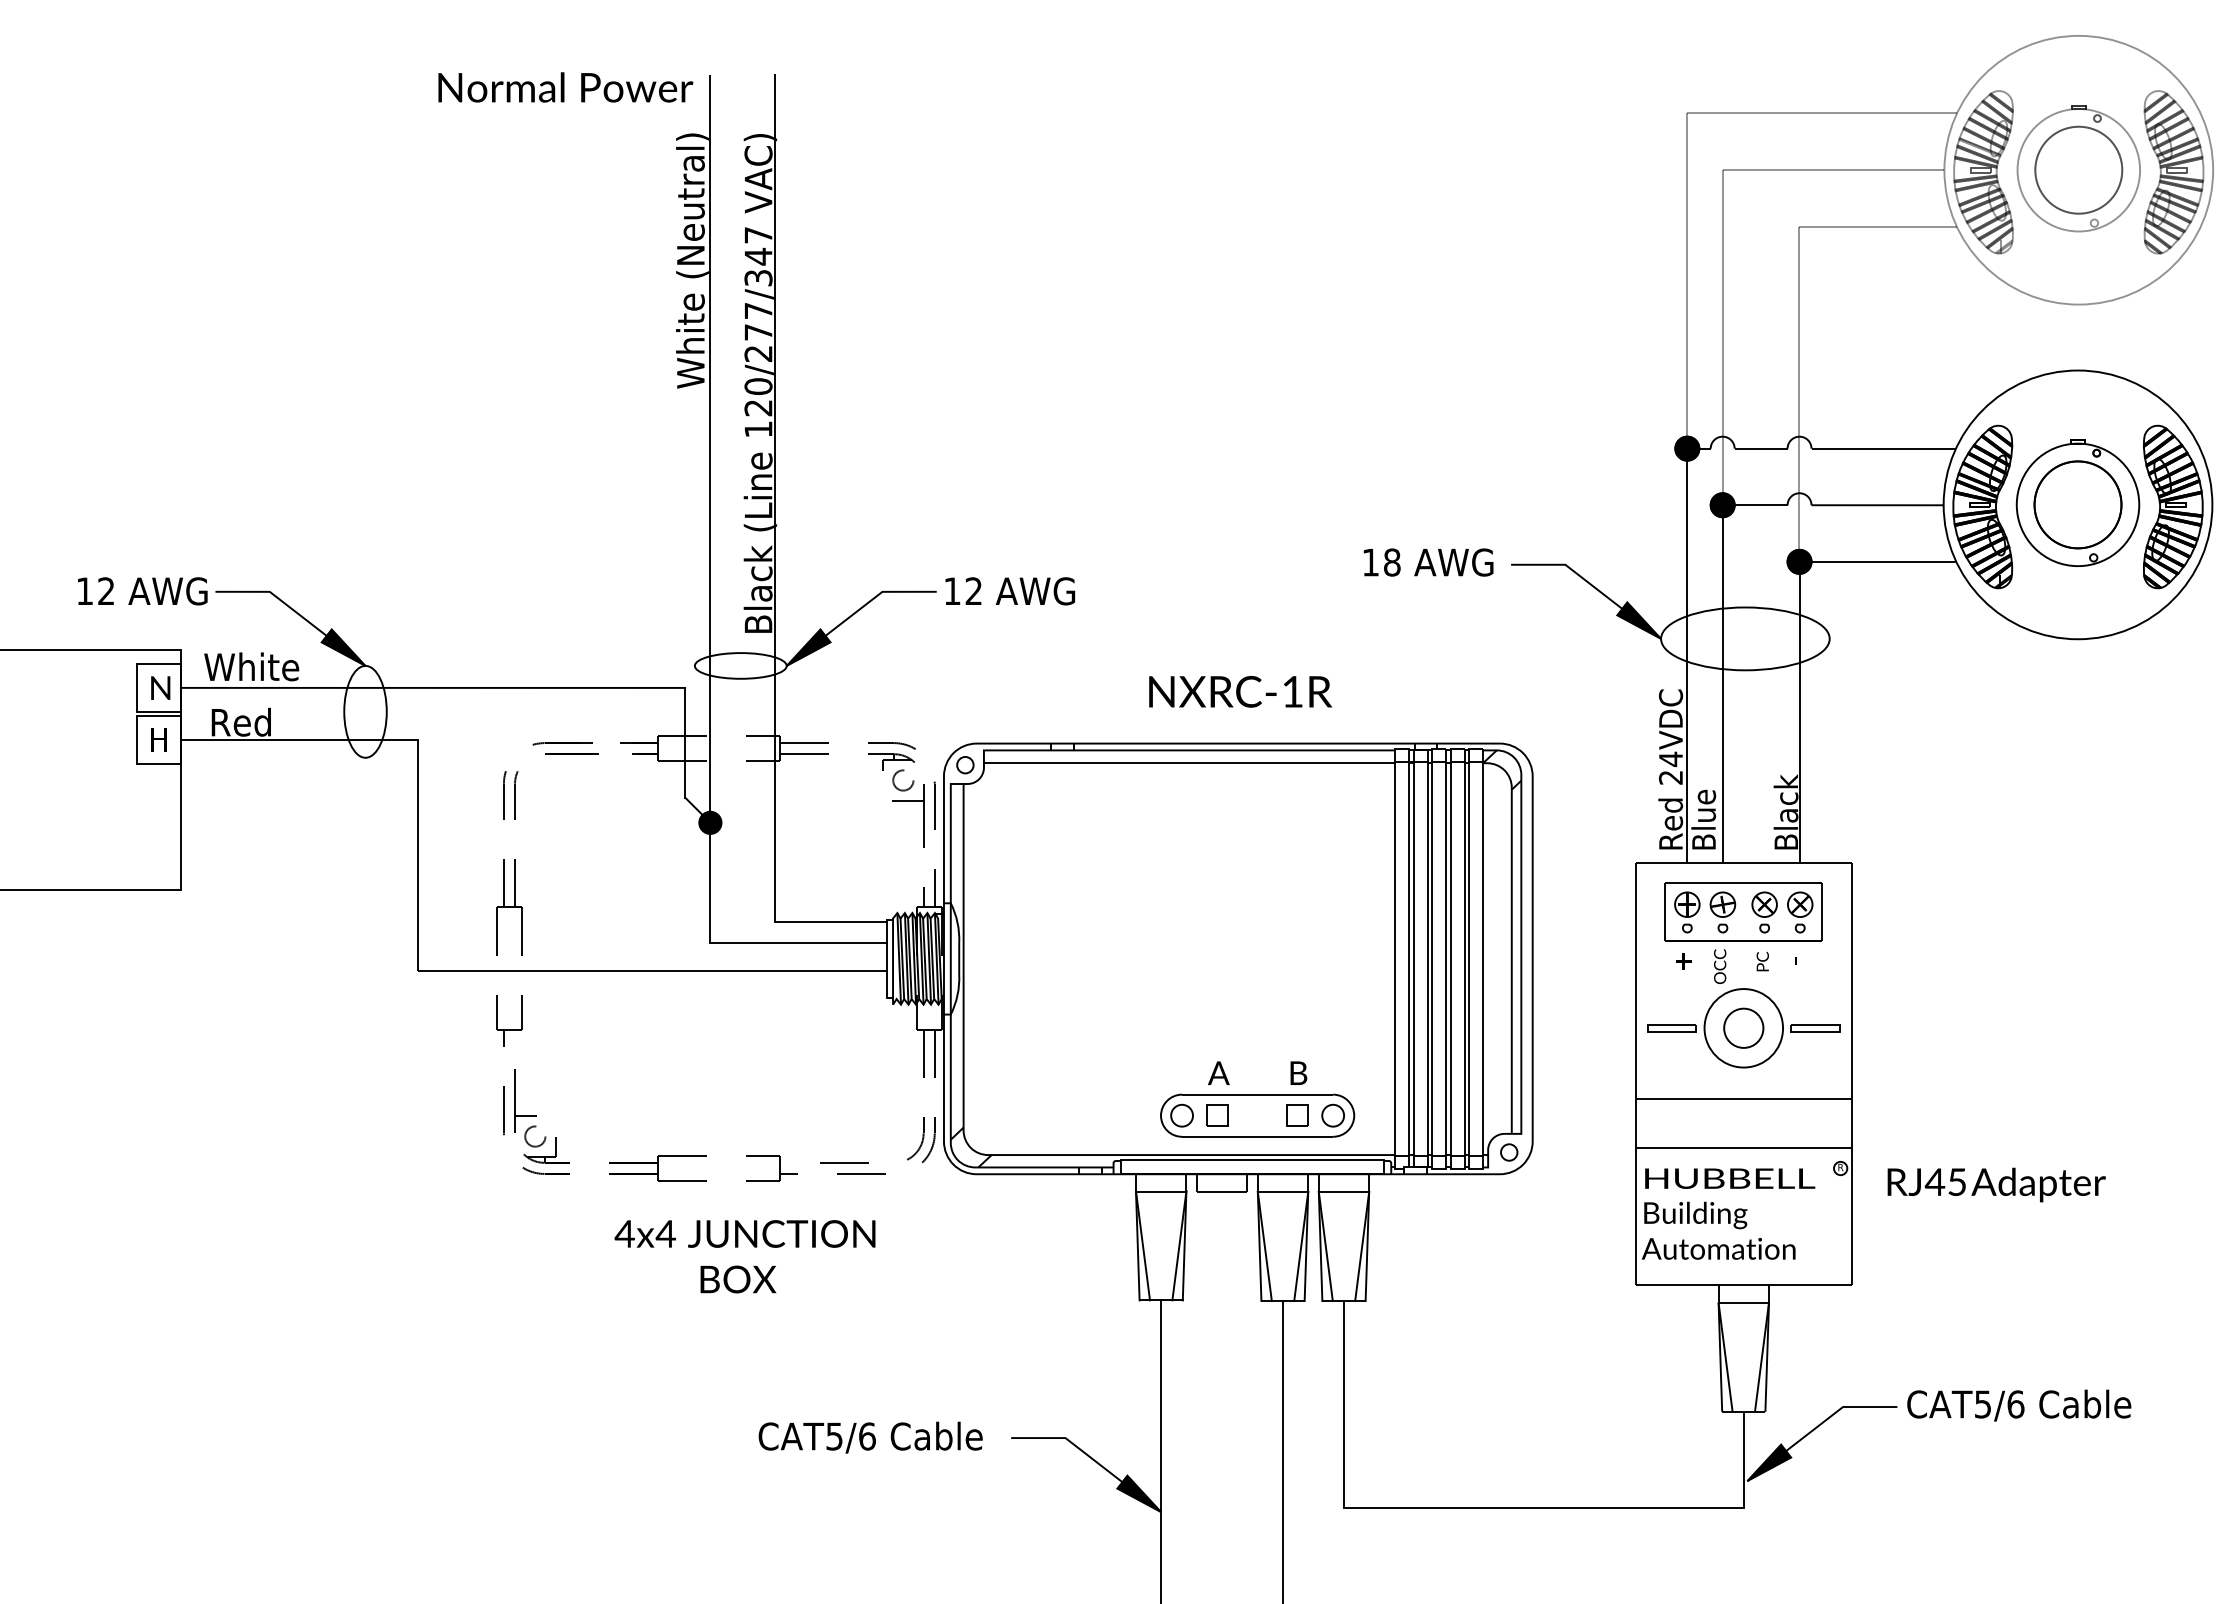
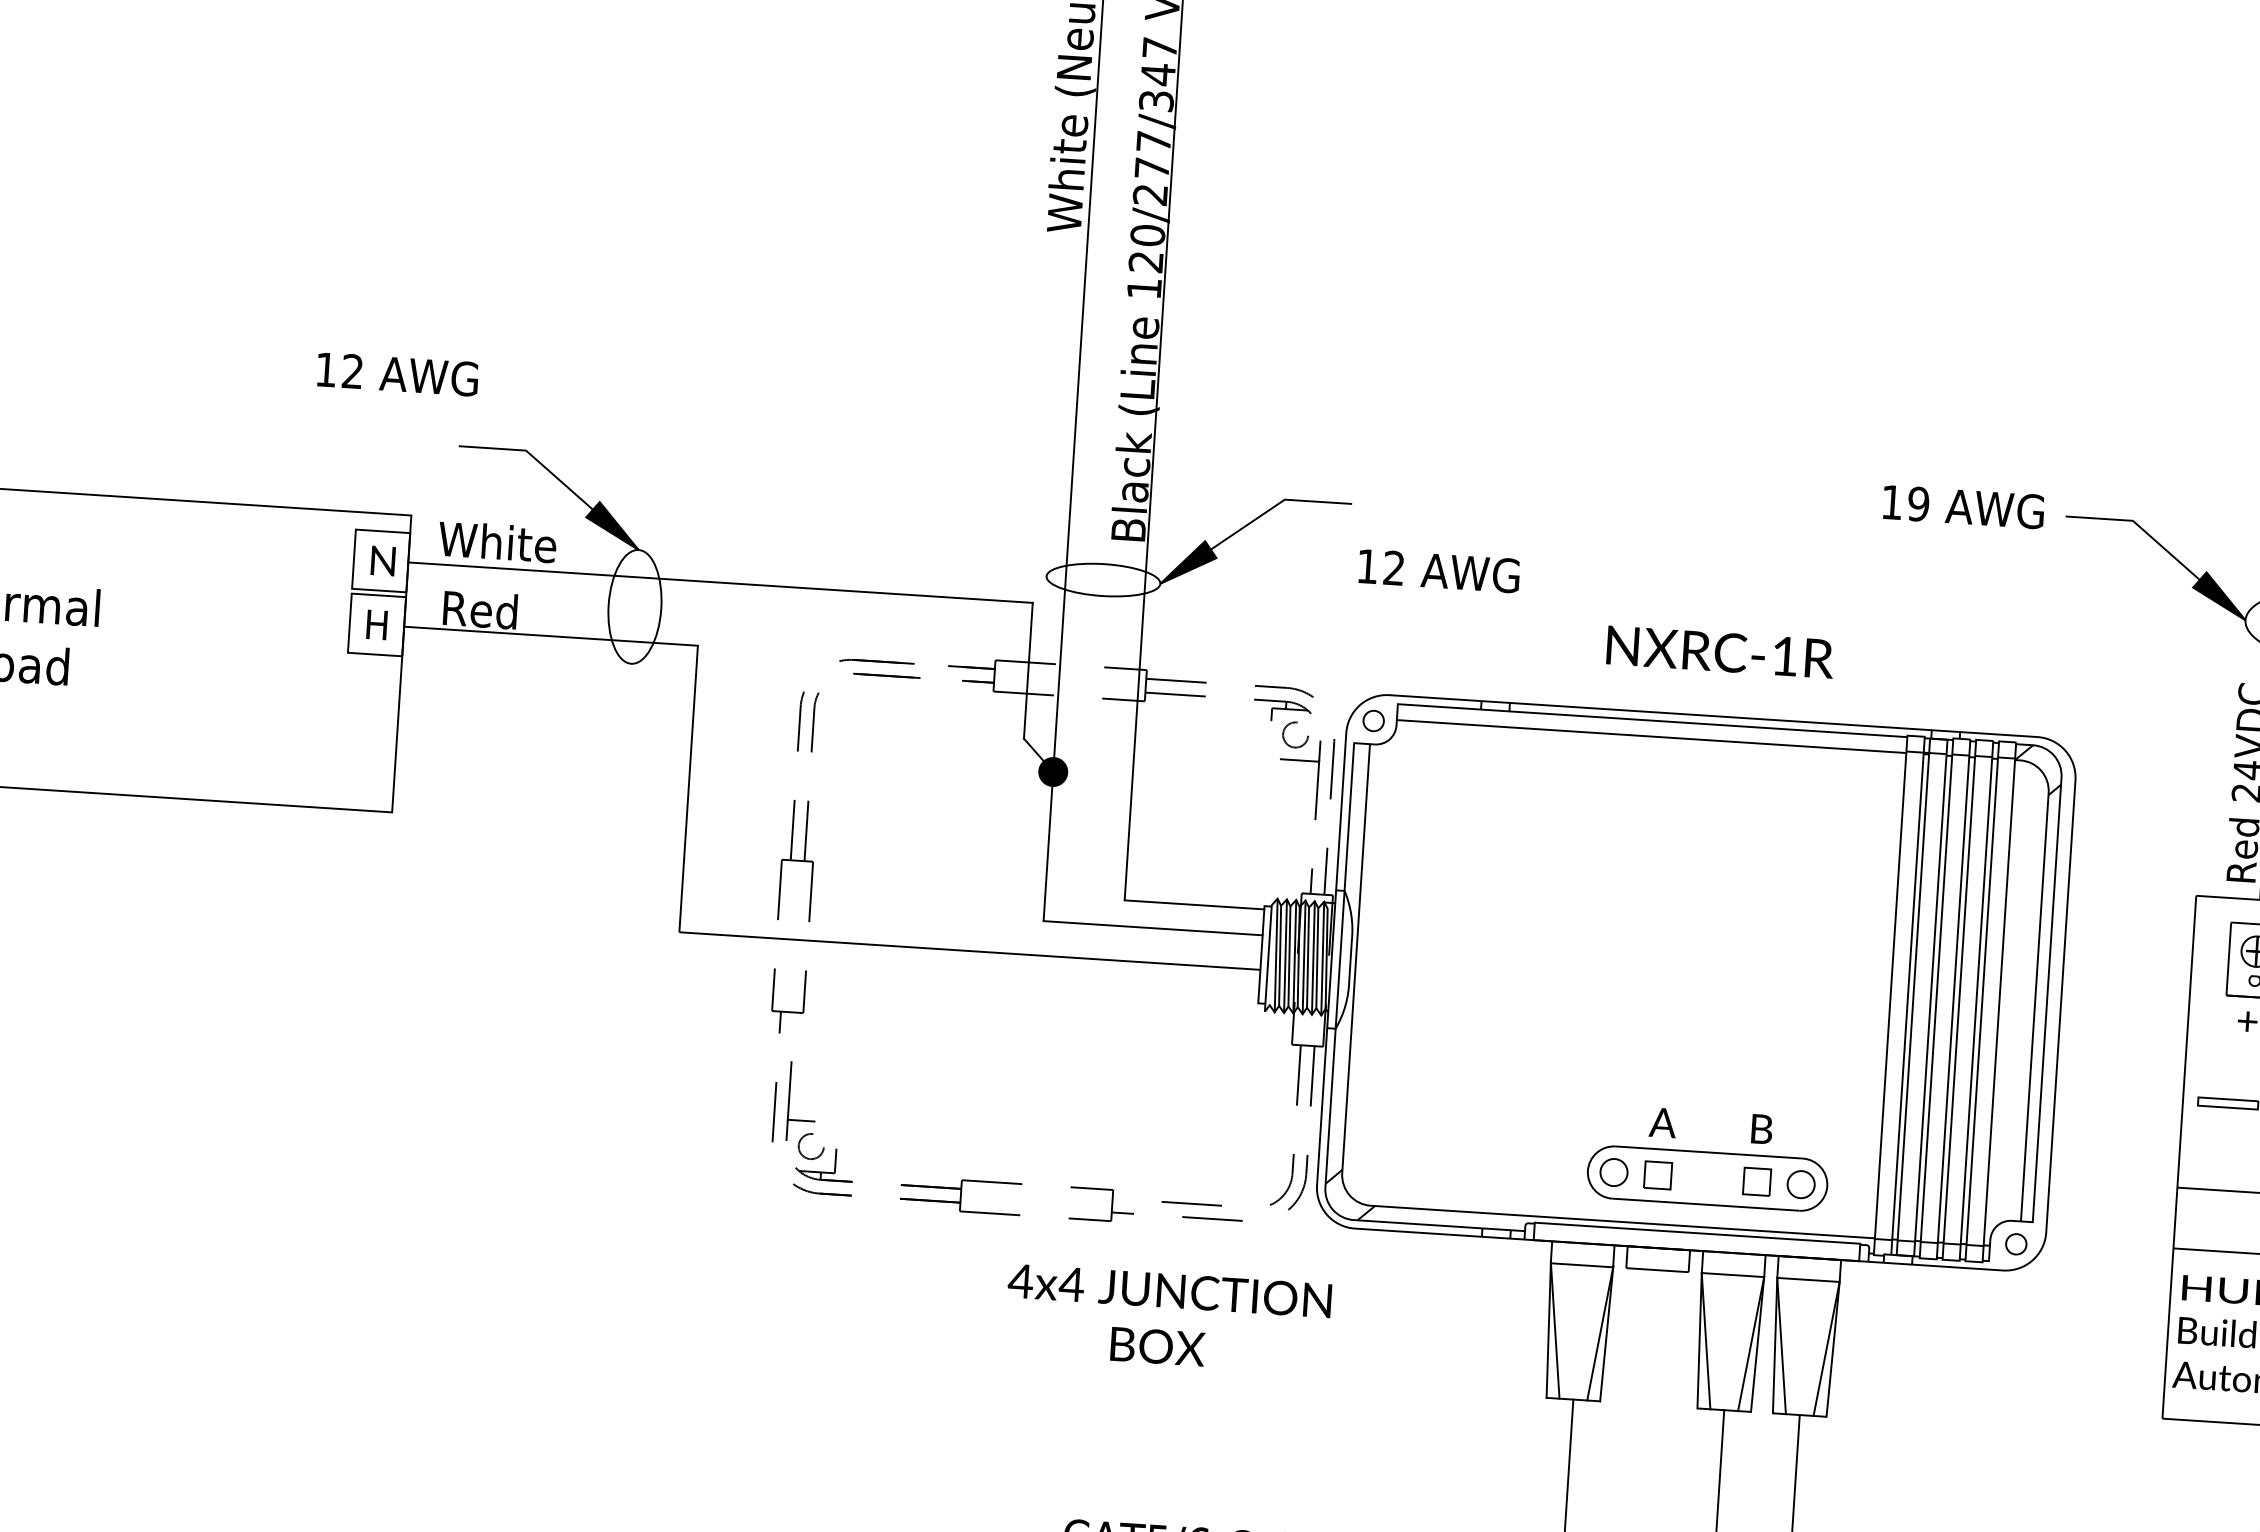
text: (1391, 562) -> (1917, 504), 18 -> 19
text: (142, 591) -> (397, 374), moved
text: (1010, 591) -> (1439, 571), moved
text: (744, 1256) -> (1167, 1318), moved

